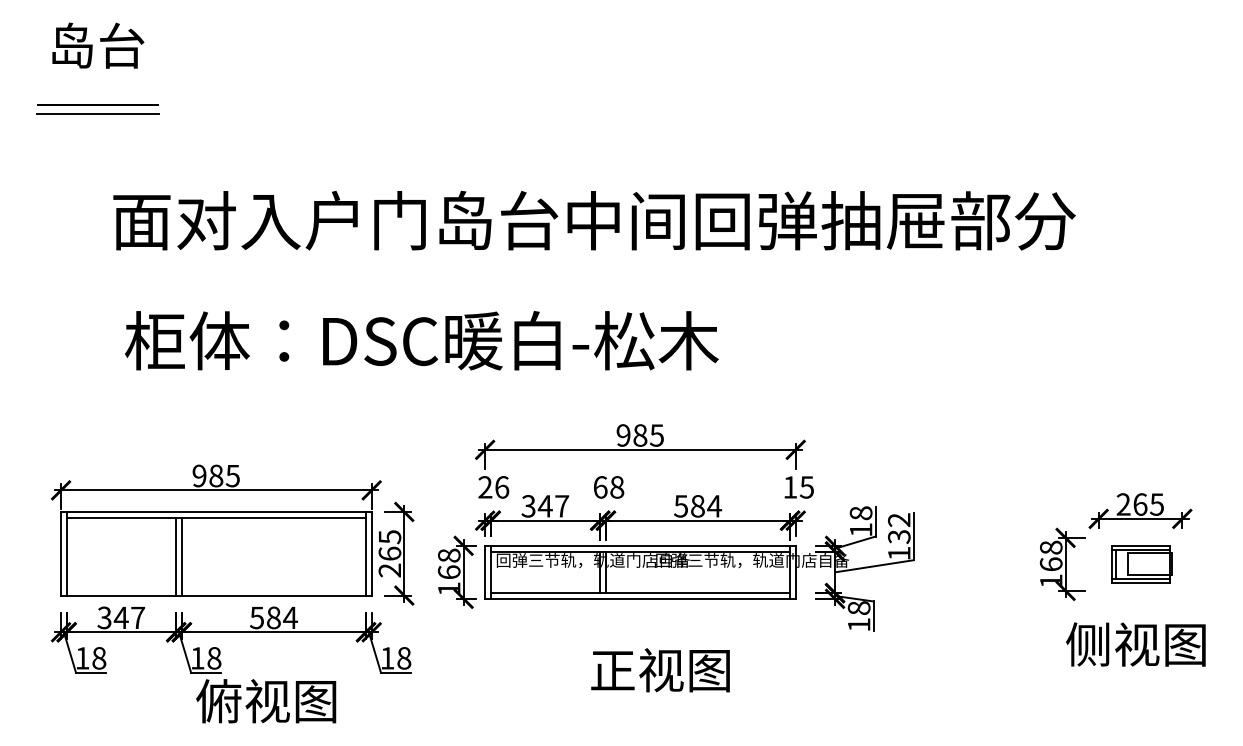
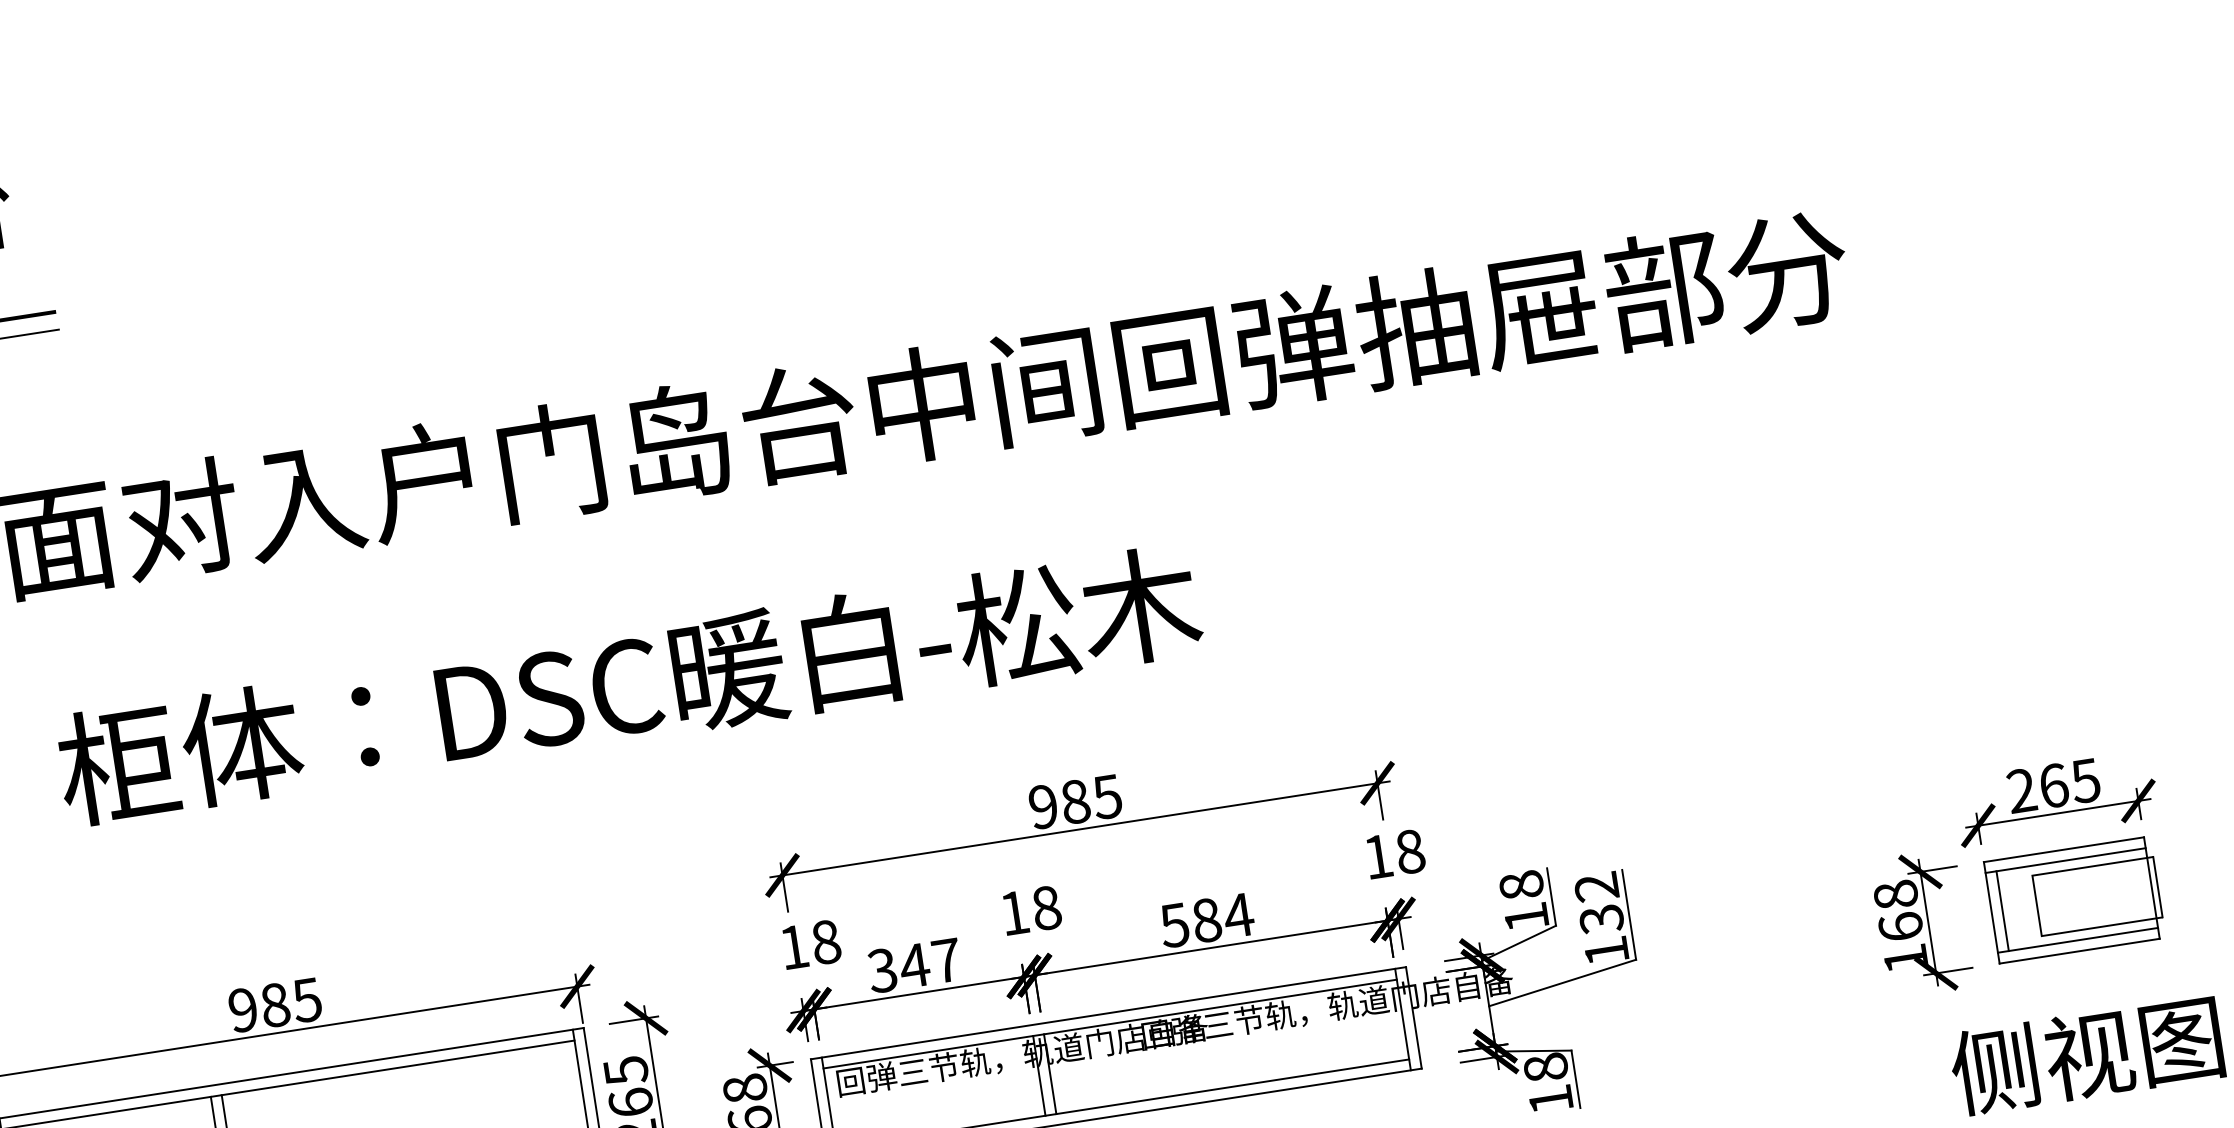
text: (493, 487) -> (809, 945), 26 -> 18
text: (600, 487) -> (1014, 913), 68 -> 18
text: (806, 487) -> (1409, 852), 15 -> 18
part: (1141, 564) -> (2073, 900), size x1.43

